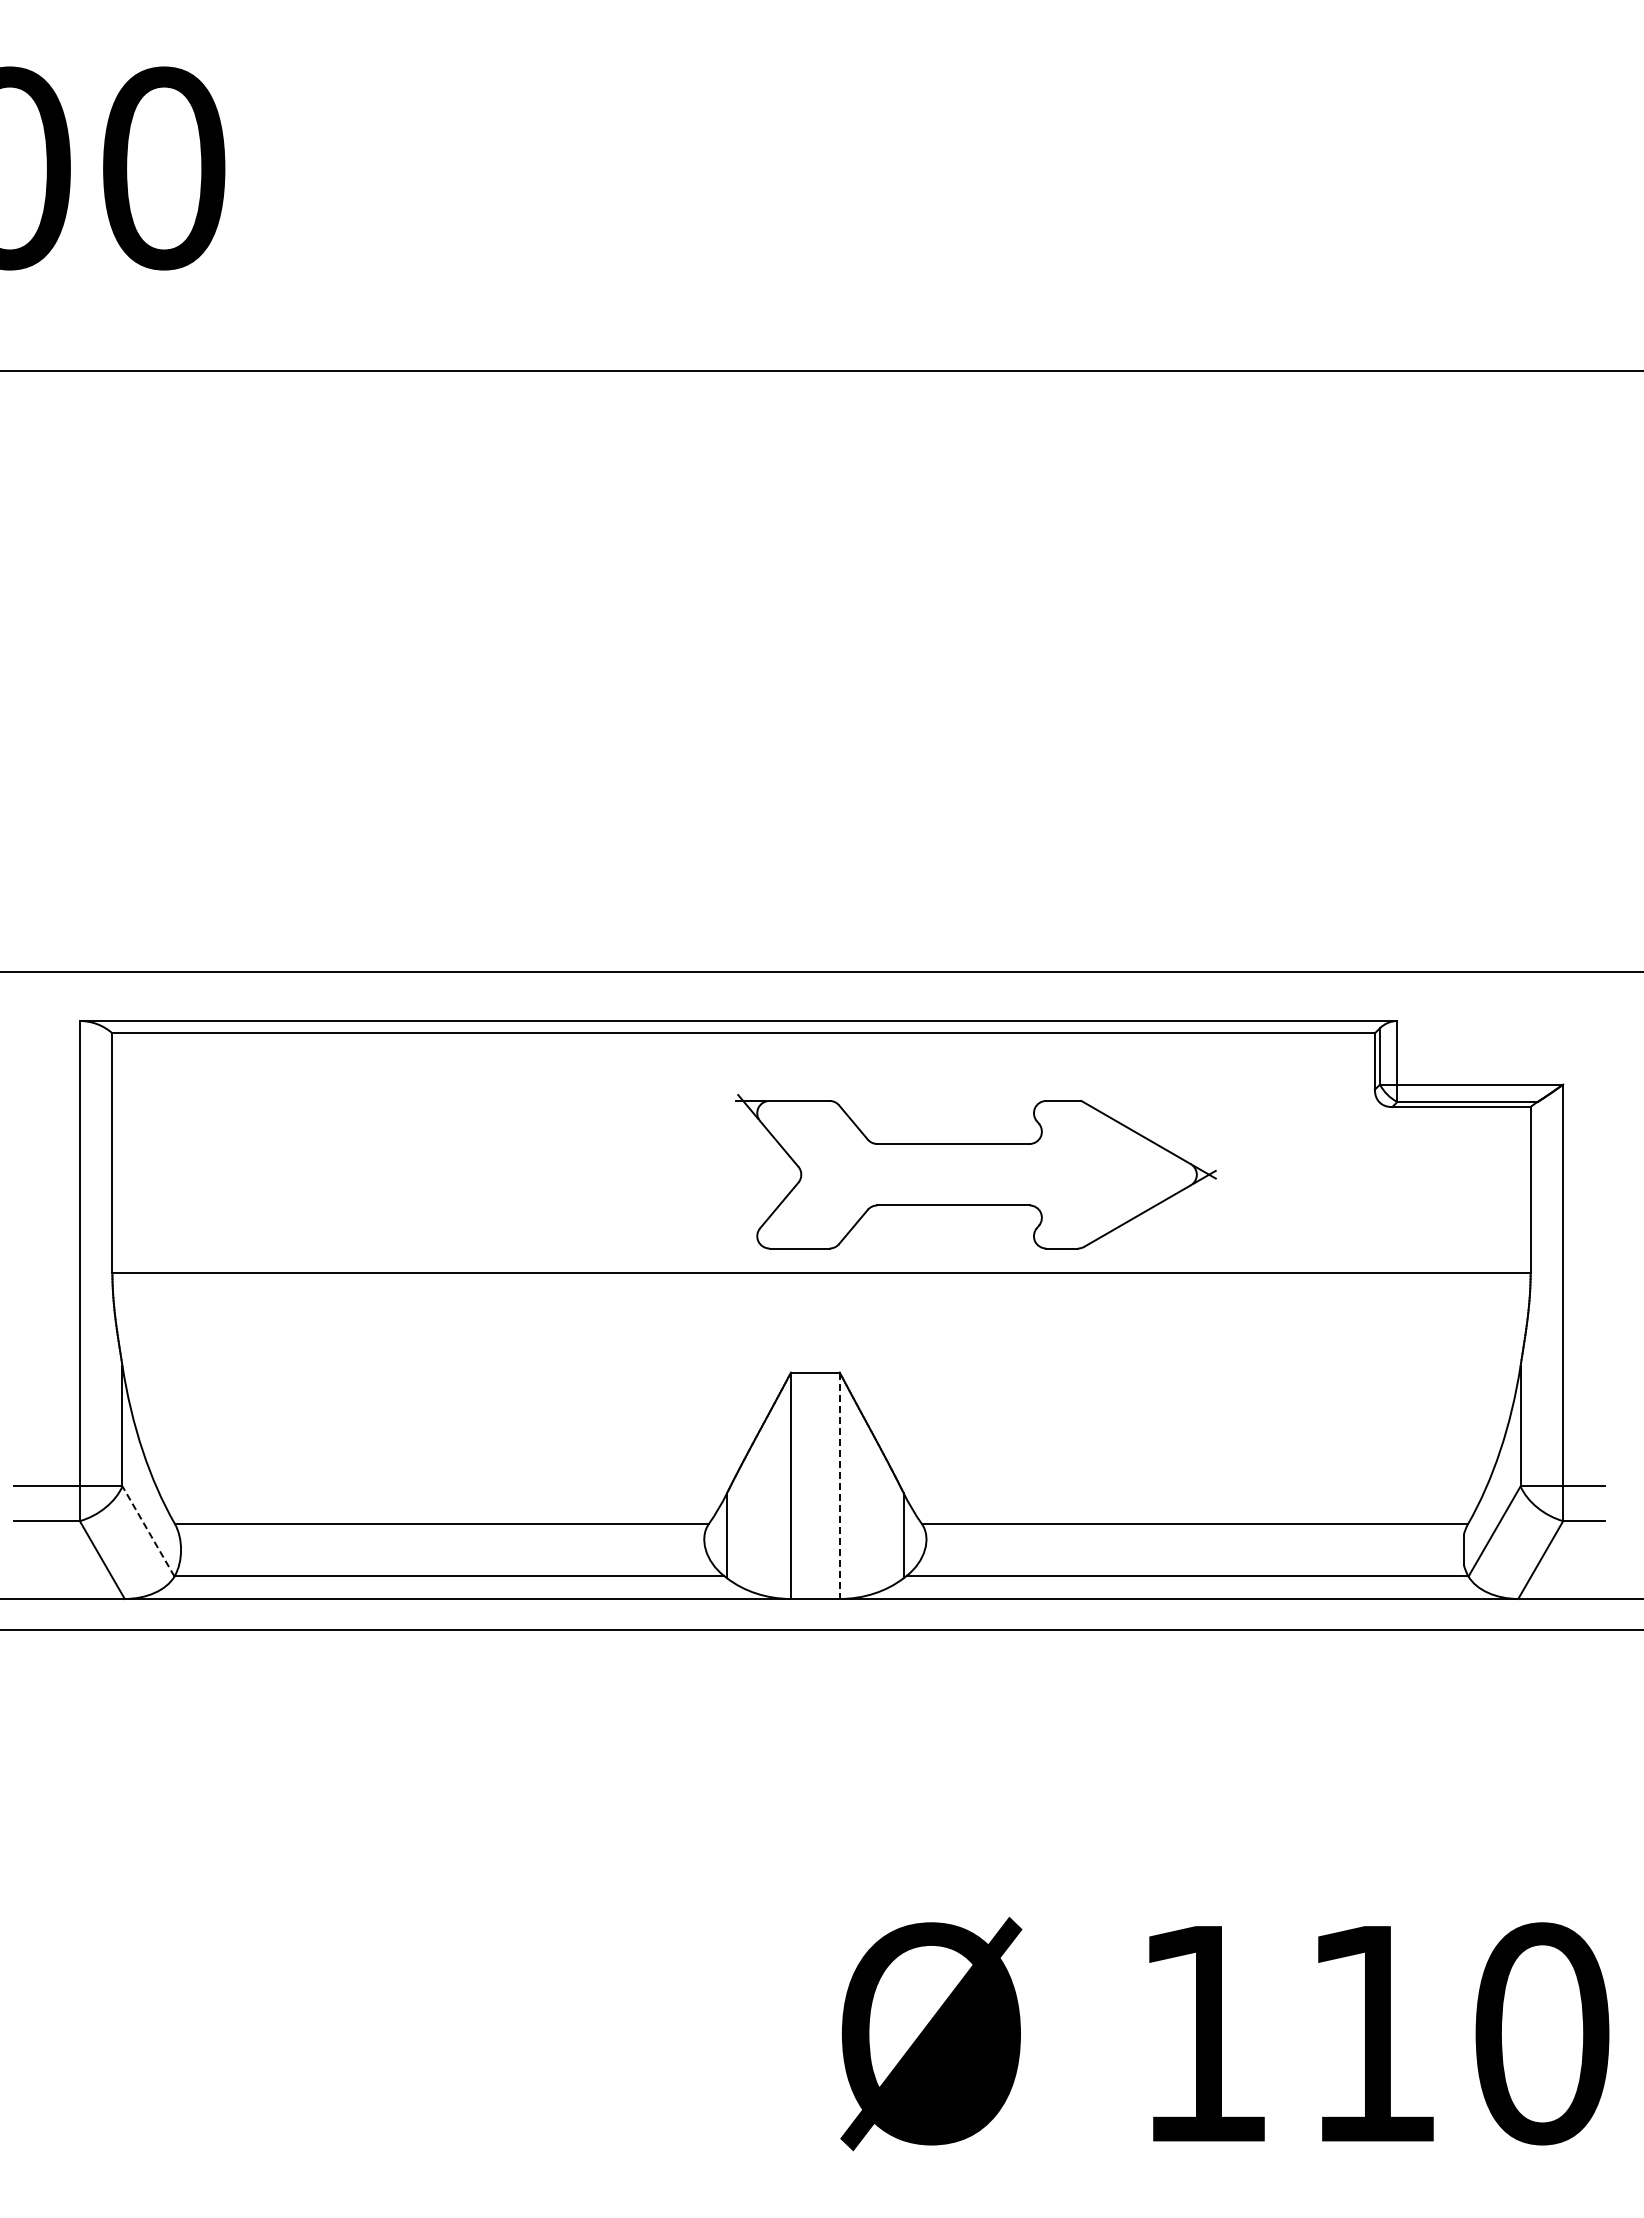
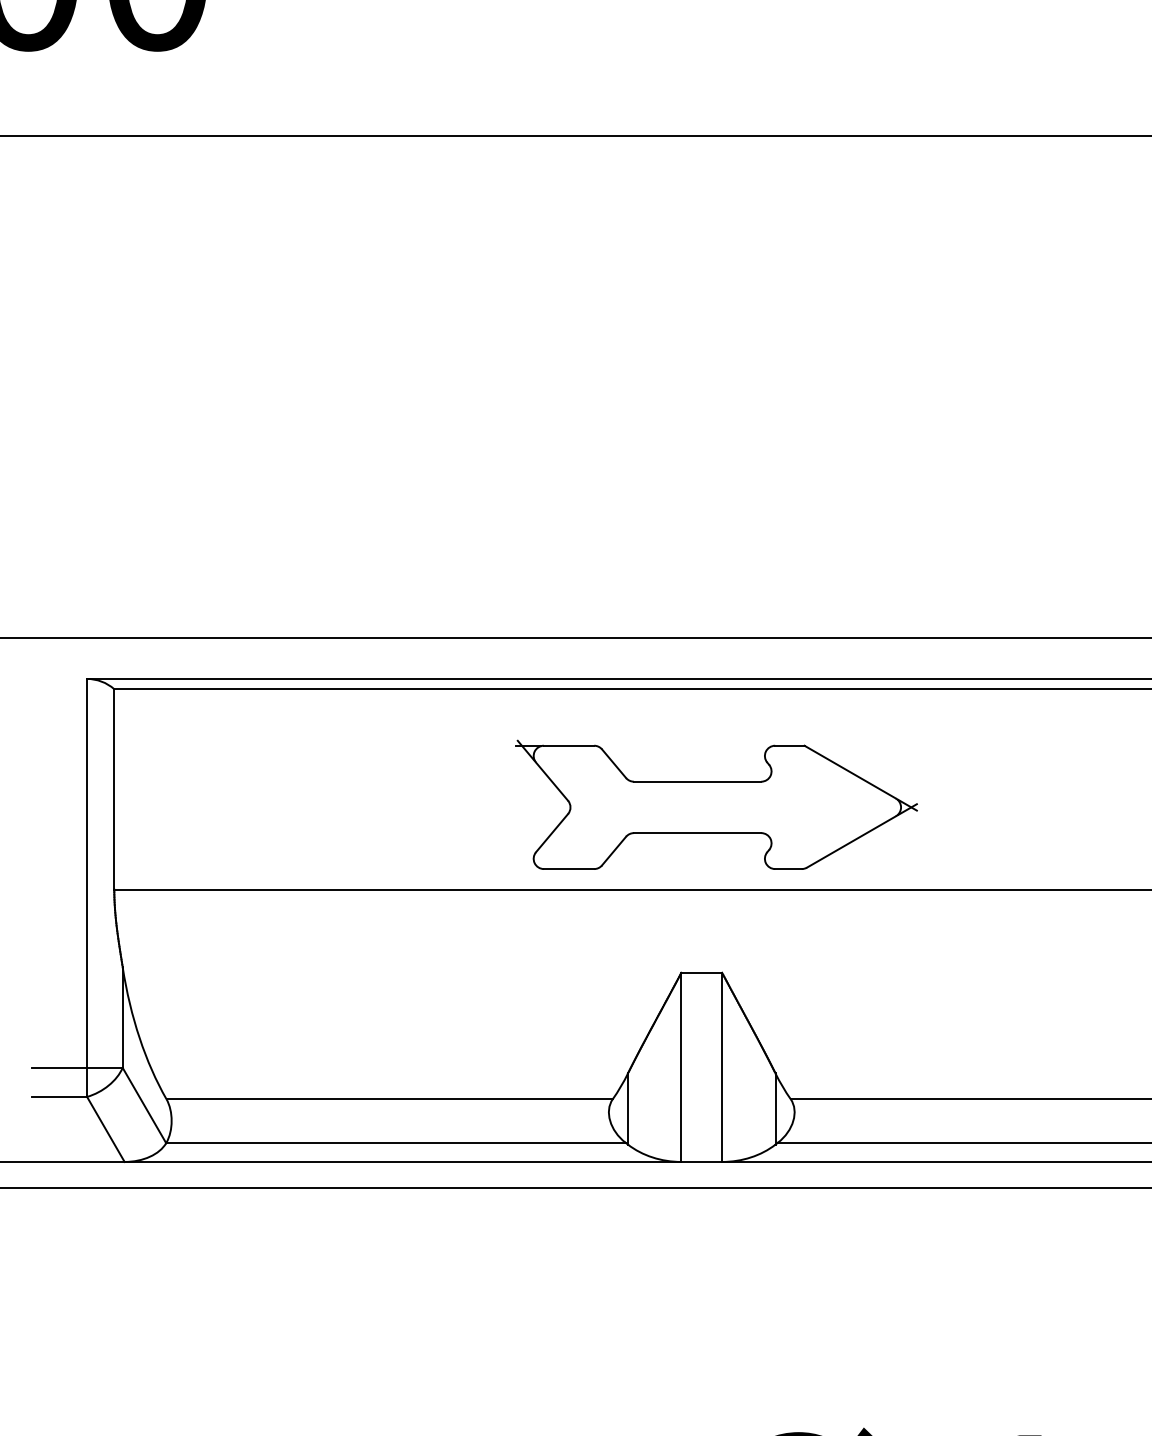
part: (975, 1171) -> (716, 804), moved
line: (839, 1486) -> (721, 1067), dashed -> solid
line: (148, 1531) -> (144, 1105), dashed -> solid

